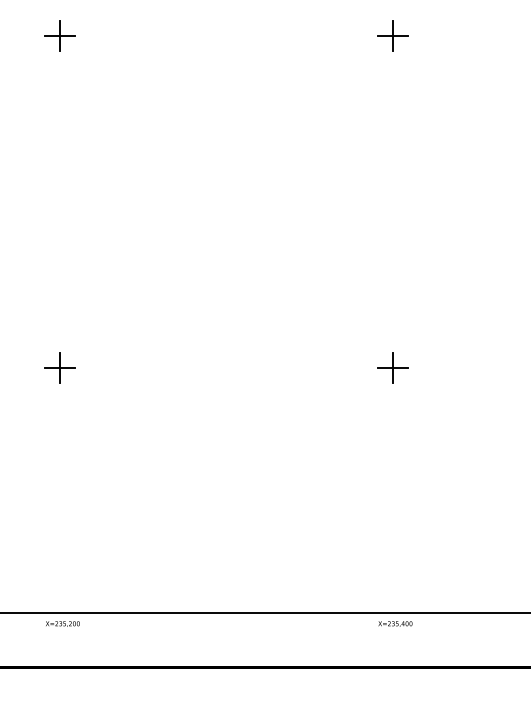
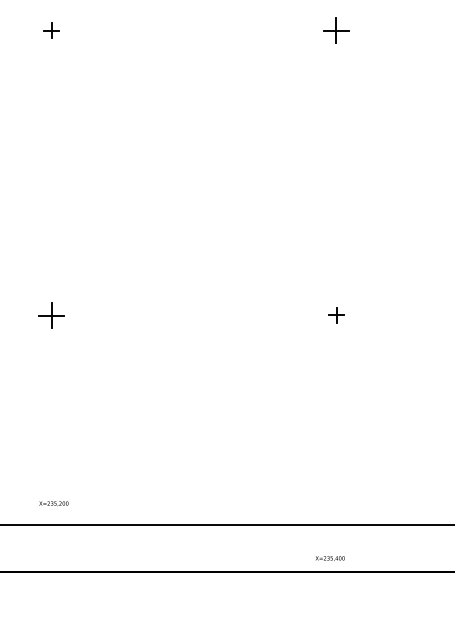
part: (59, 35) -> (51, 30), size x0.6
part: (392, 367) -> (336, 314), size x0.6
text: (62, 623) -> (53, 503), moved
text: (395, 623) -> (330, 558), moved

